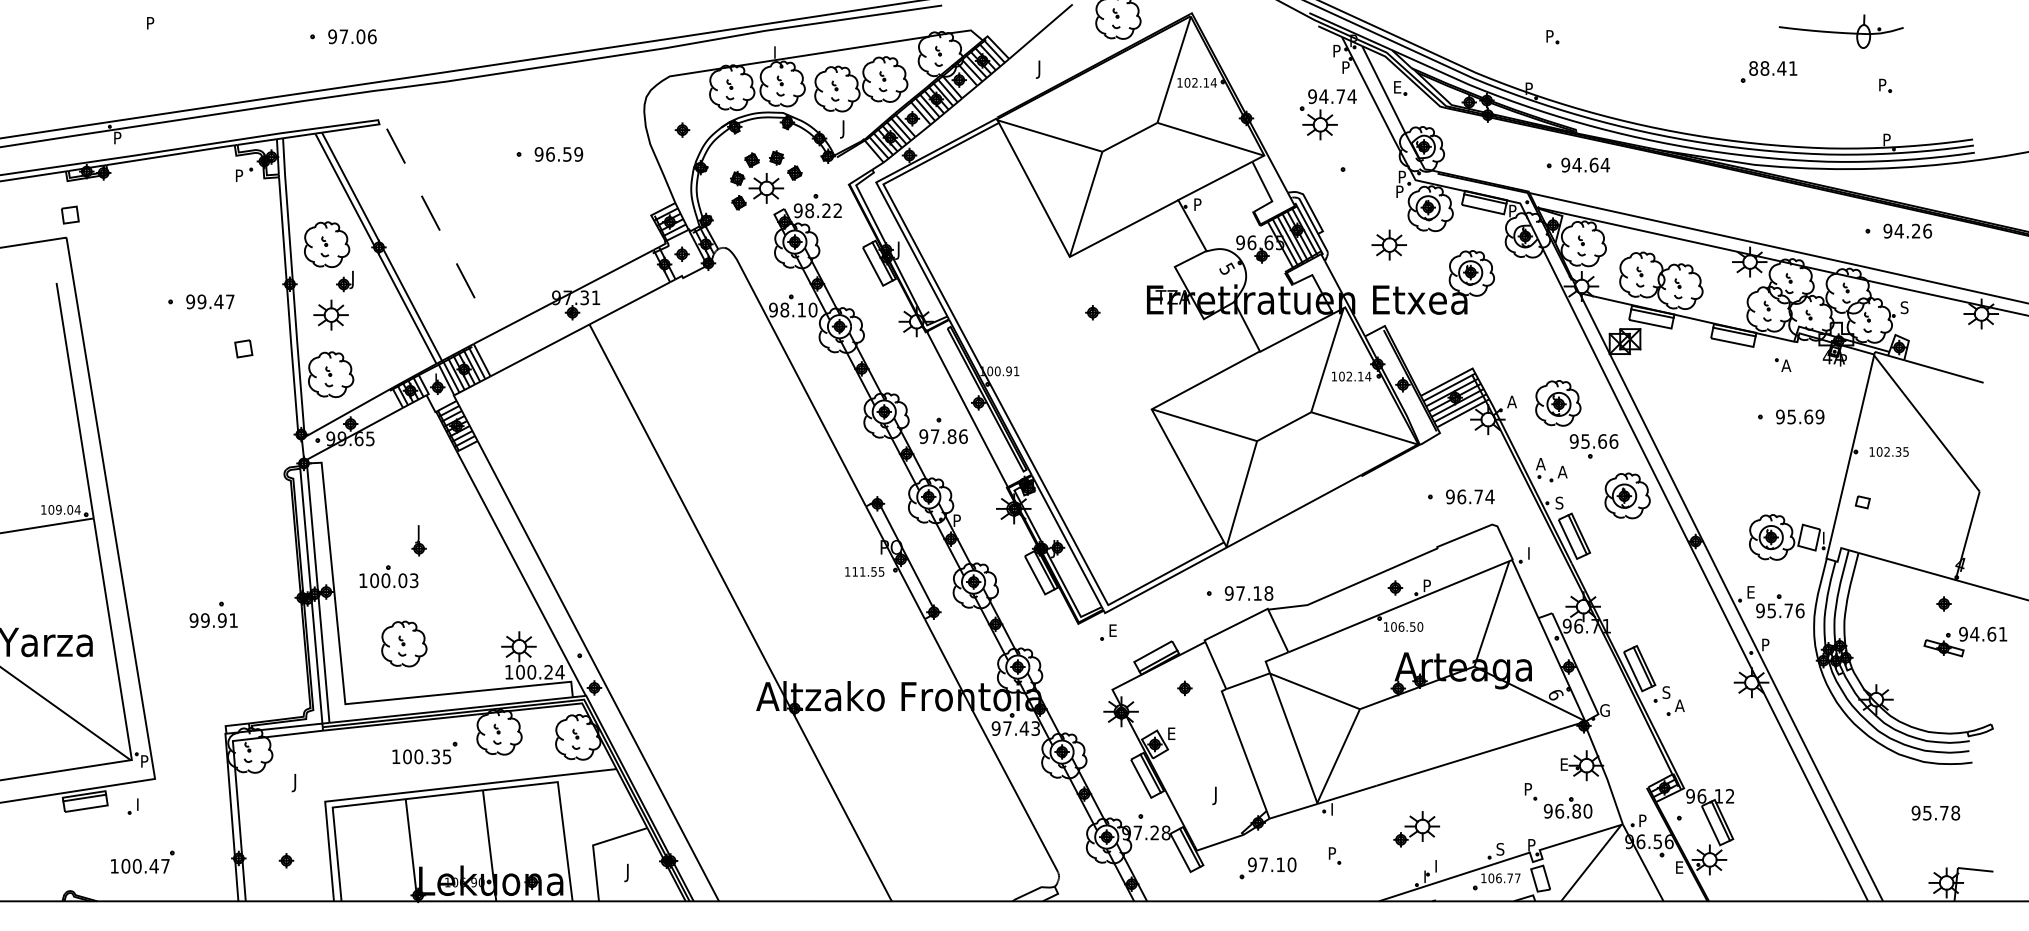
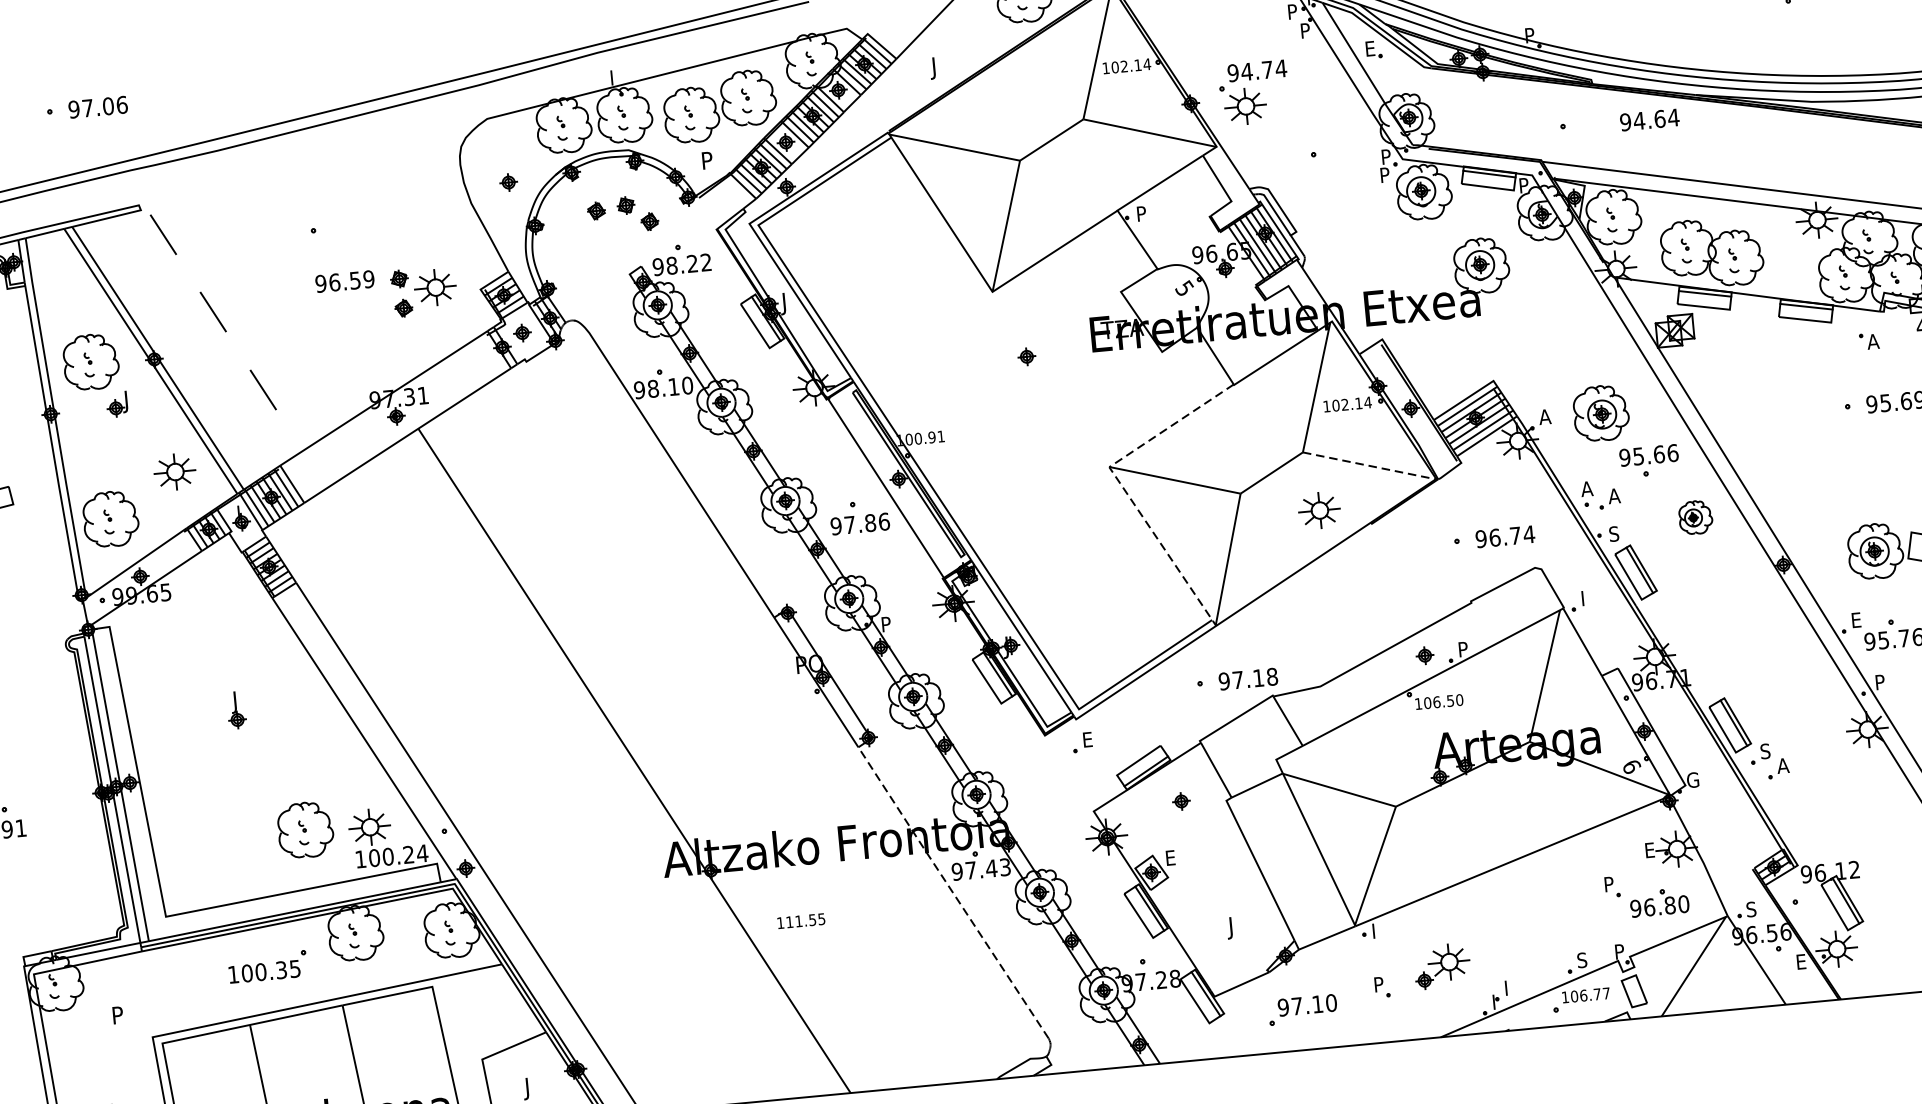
part: (1327, 114) -> (1253, 93), moved
text: (845, 129) -> (706, 163), J -> P
text: (558, 154) -> (344, 281), moved
text: (1585, 164) -> (1649, 119), moved
part: (757, 190) -> (424, 291), moved
part: (1388, 244) -> (1318, 509), moved
part: (330, 314) -> (174, 471), moved
line: (1159, 424) -> (1120, 484), solid -> dashed
line: (1364, 428) -> (1369, 465), solid -> dashed
part: (1627, 495) -> (1695, 517), size x0.6
text: (864, 571) -> (801, 920), moved
part: (388, 576) -> (203, 757), removed
part: (404, 643) -> (305, 829), moved
line: (990, 745) -> (952, 892), solid -> dashed
text: (296, 782) -> (115, 1017), J -> P
text: (1642, 820) -> (1751, 909), P -> S
part: (1416, 829) -> (1442, 966), moved

